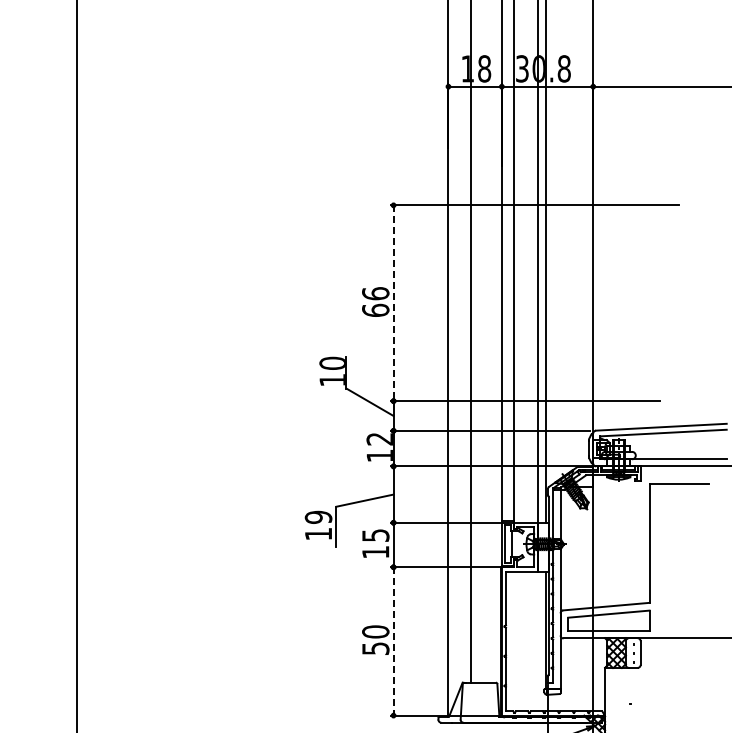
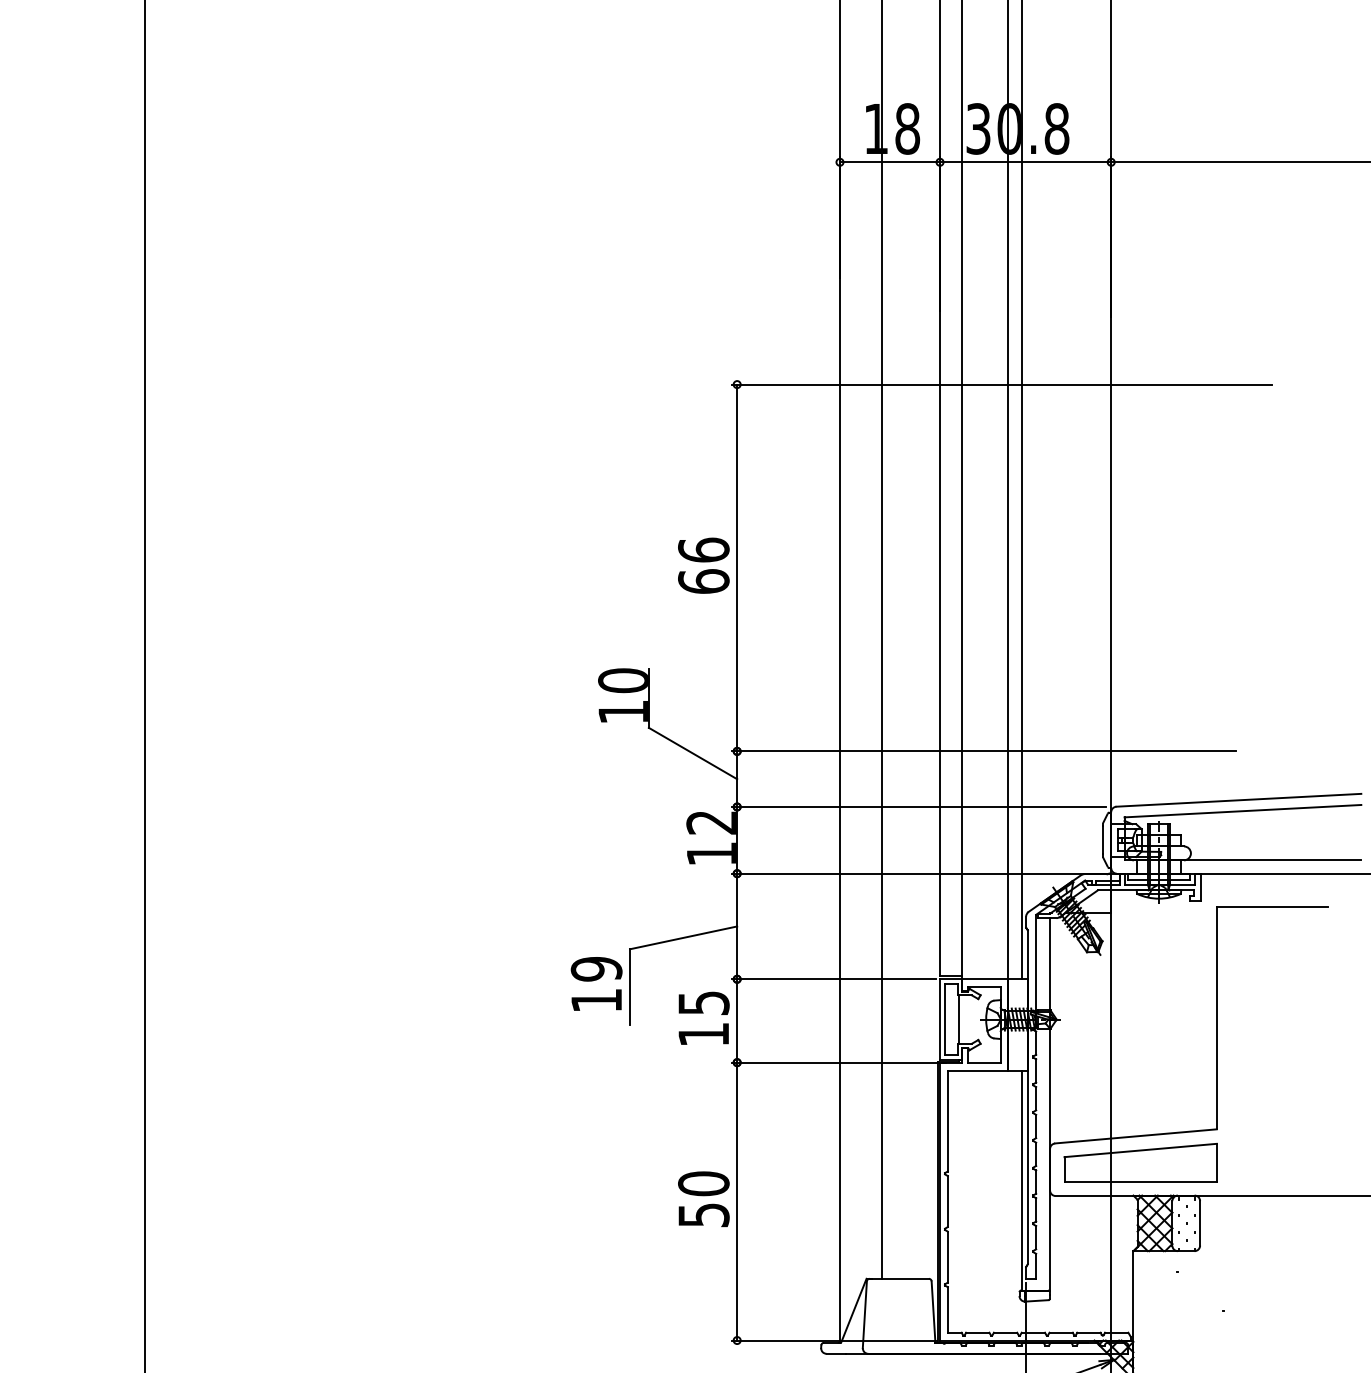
line: (393, 303) -> (737, 568), dashed -> solid
line: (393, 641) -> (737, 1201), dashed -> solid

